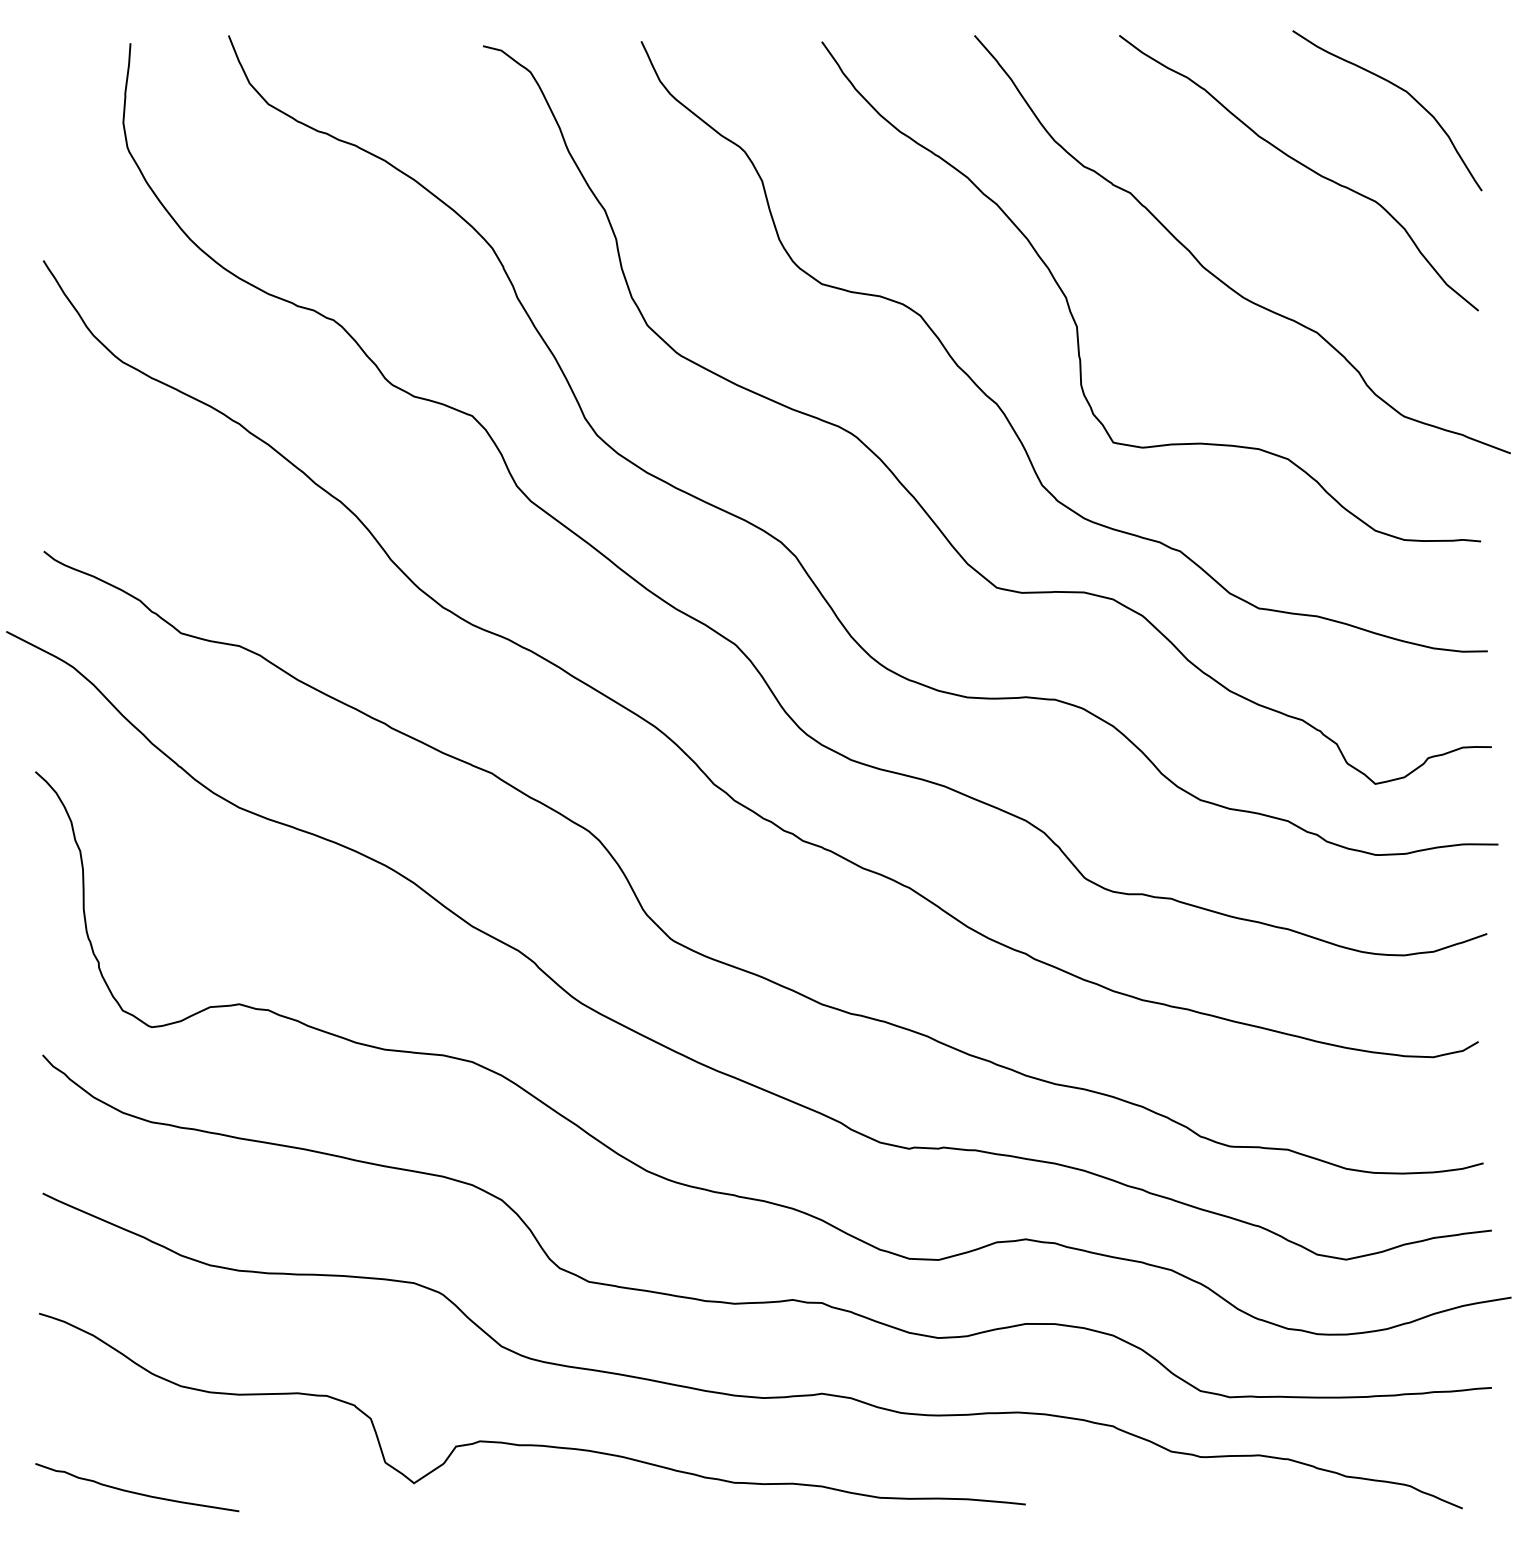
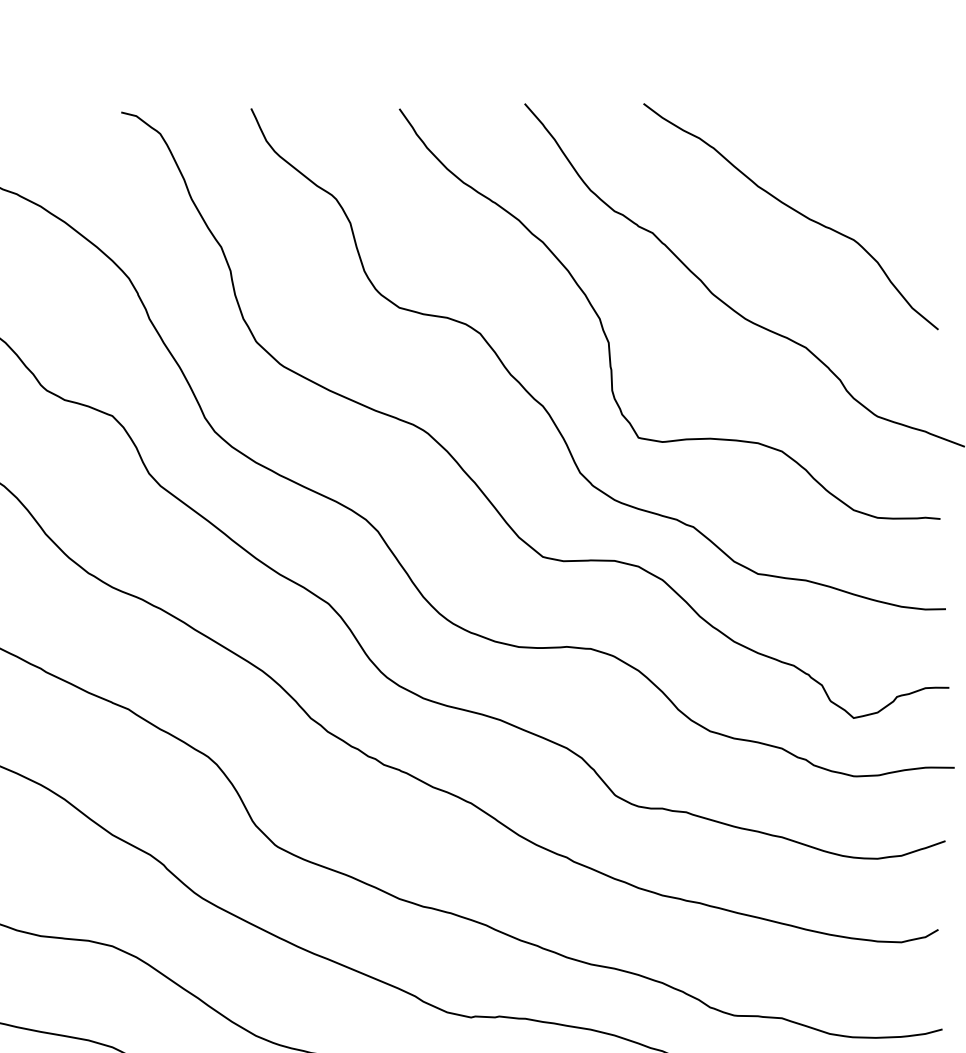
curve: (1398, 88) -> (872, 147), removed

